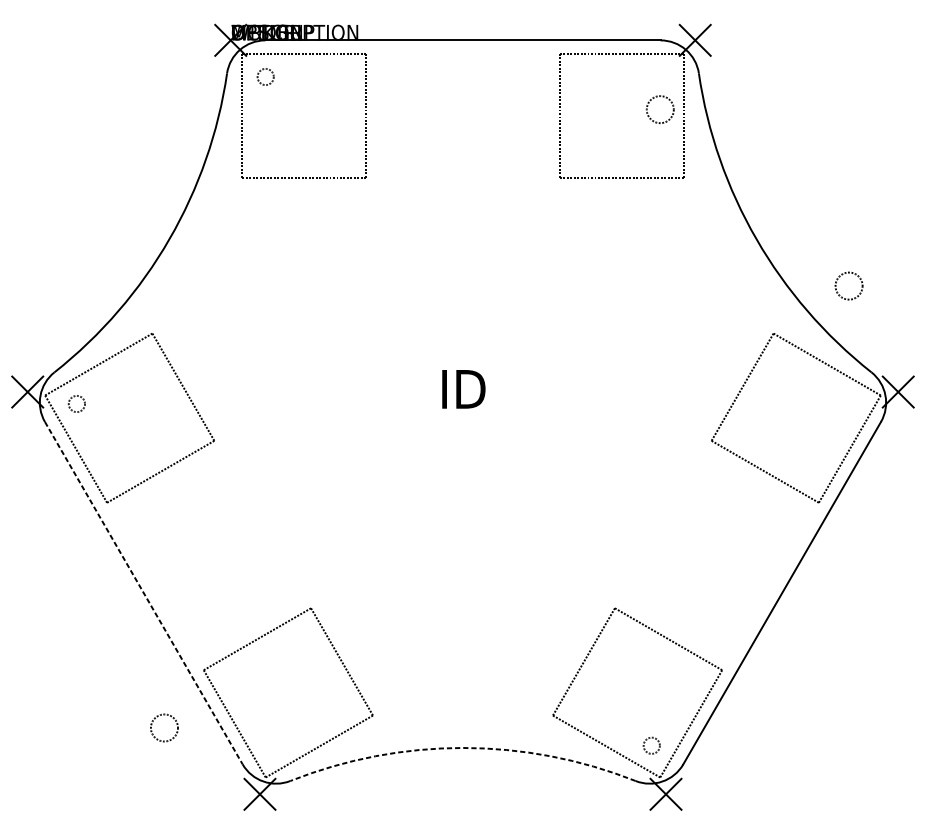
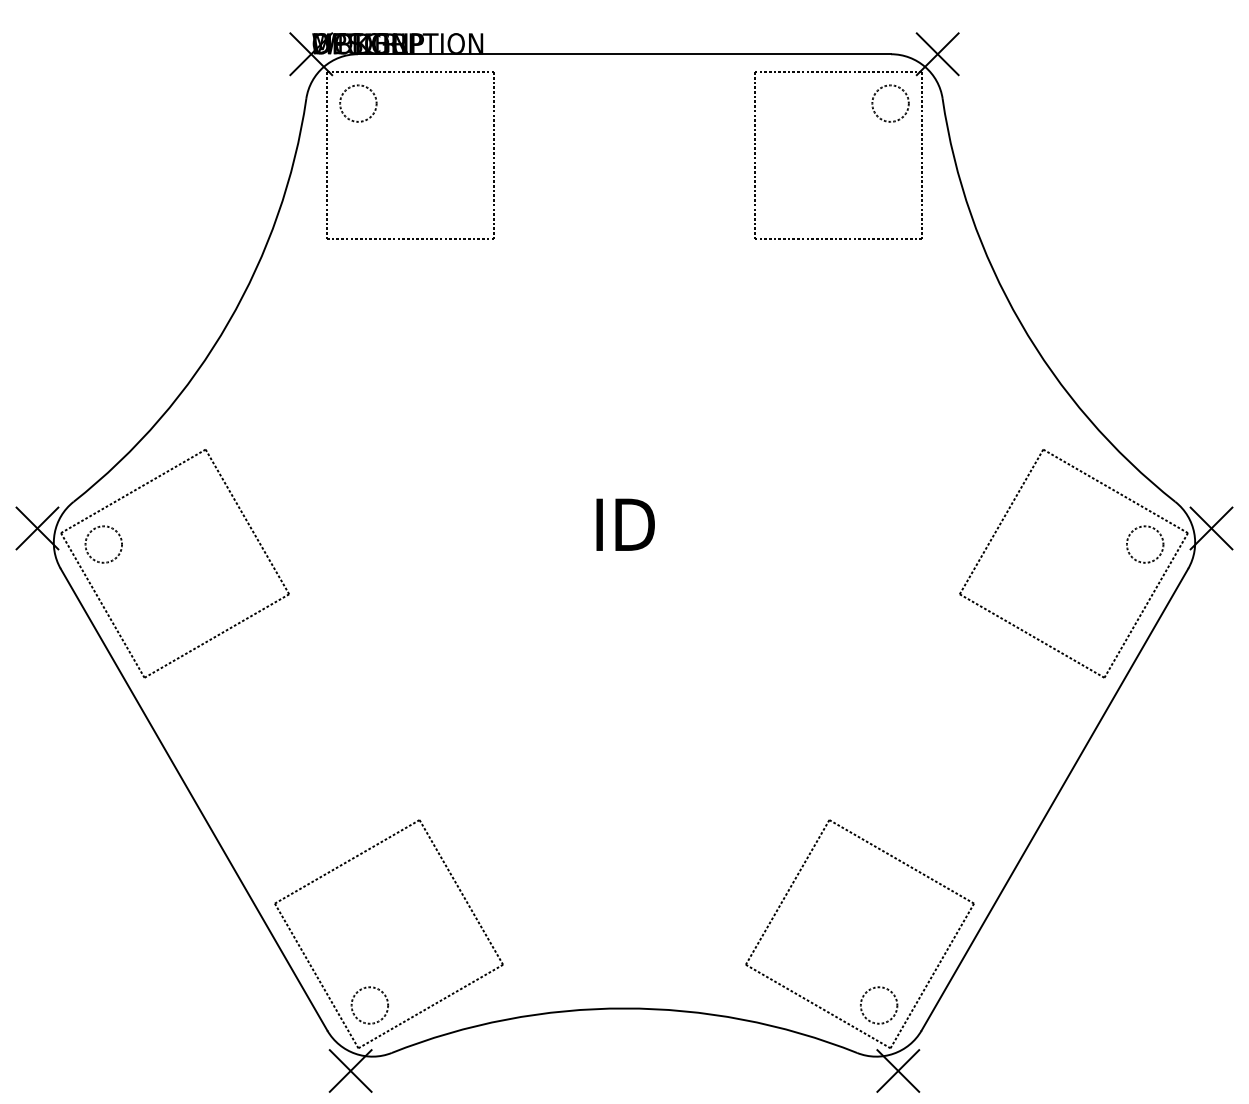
circle: (265, 76) -> (358, 103), size x1.67
circle: (660, 109) -> (890, 103), moved
circle: (849, 286) -> (1145, 544), moved
circle: (76, 403) -> (103, 544), size x1.67
line: (144, 593) -> (194, 799), dashed -> solid
circle: (164, 727) -> (369, 1005), moved
circle: (651, 745) -> (878, 1005), size x1.67
arc: (463, 747) -> (624, 1008), dashed -> solid

